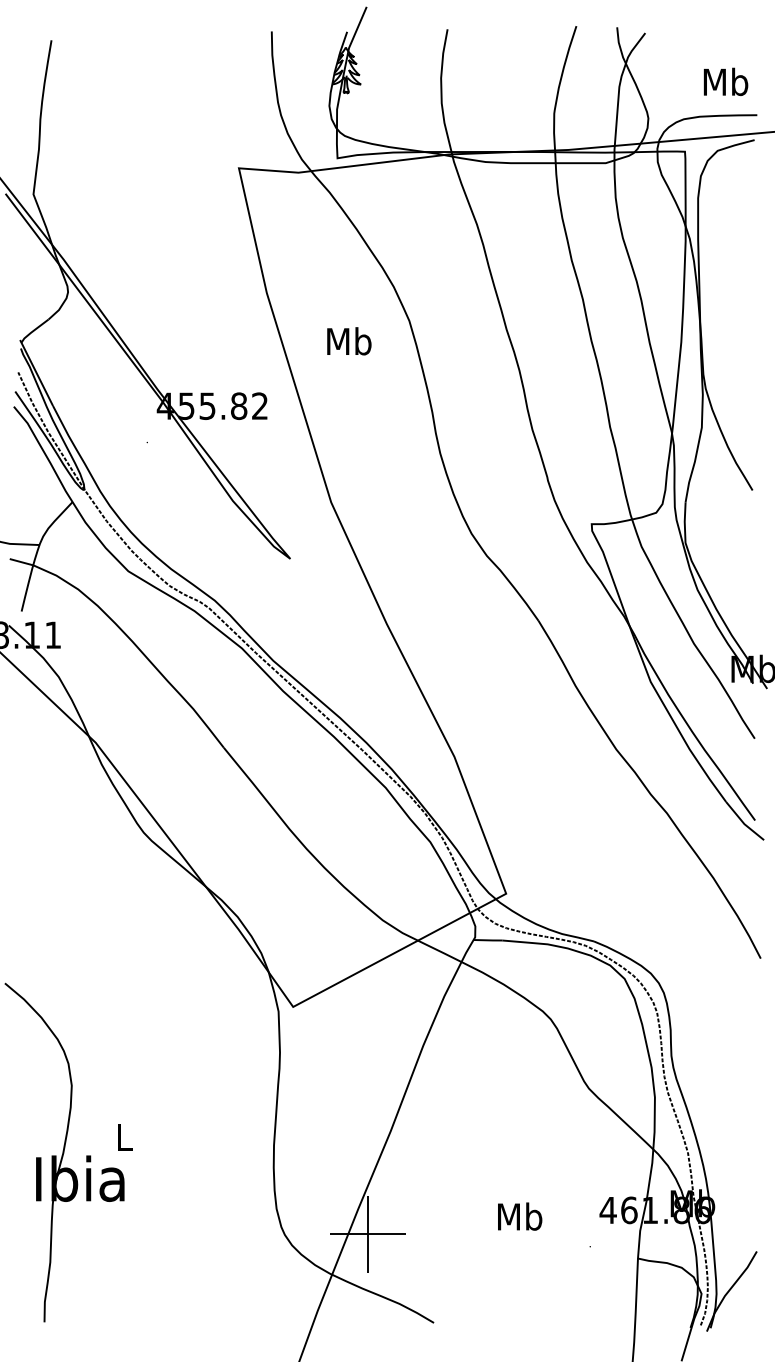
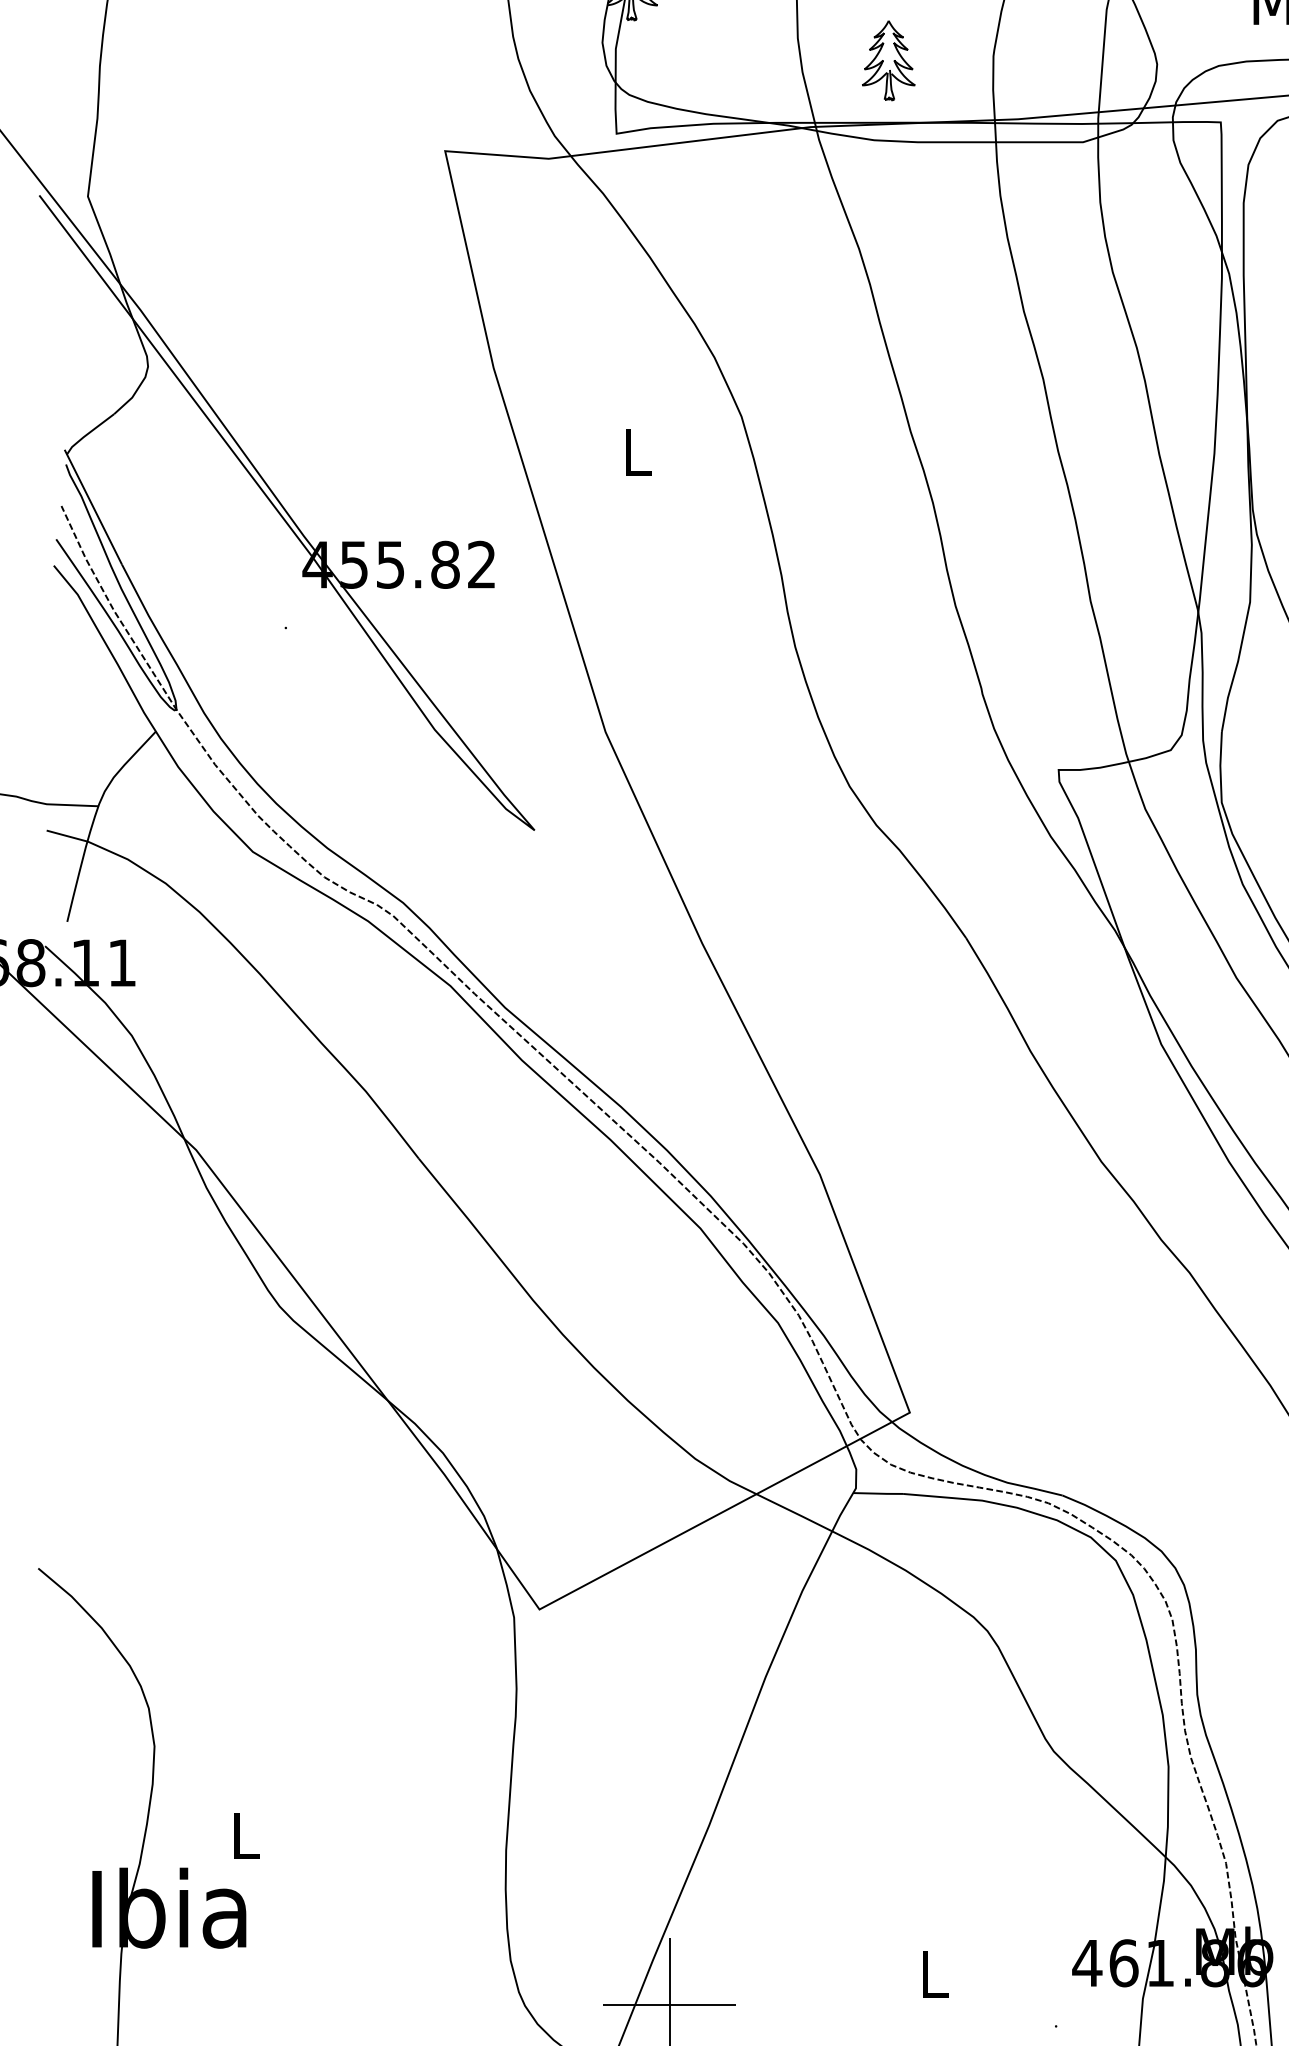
part: (493, 116) -> (887, 61), added
text: (349, 341) -> (637, 452), Mb -> L
text: (520, 1216) -> (934, 1973), Mb -> L

